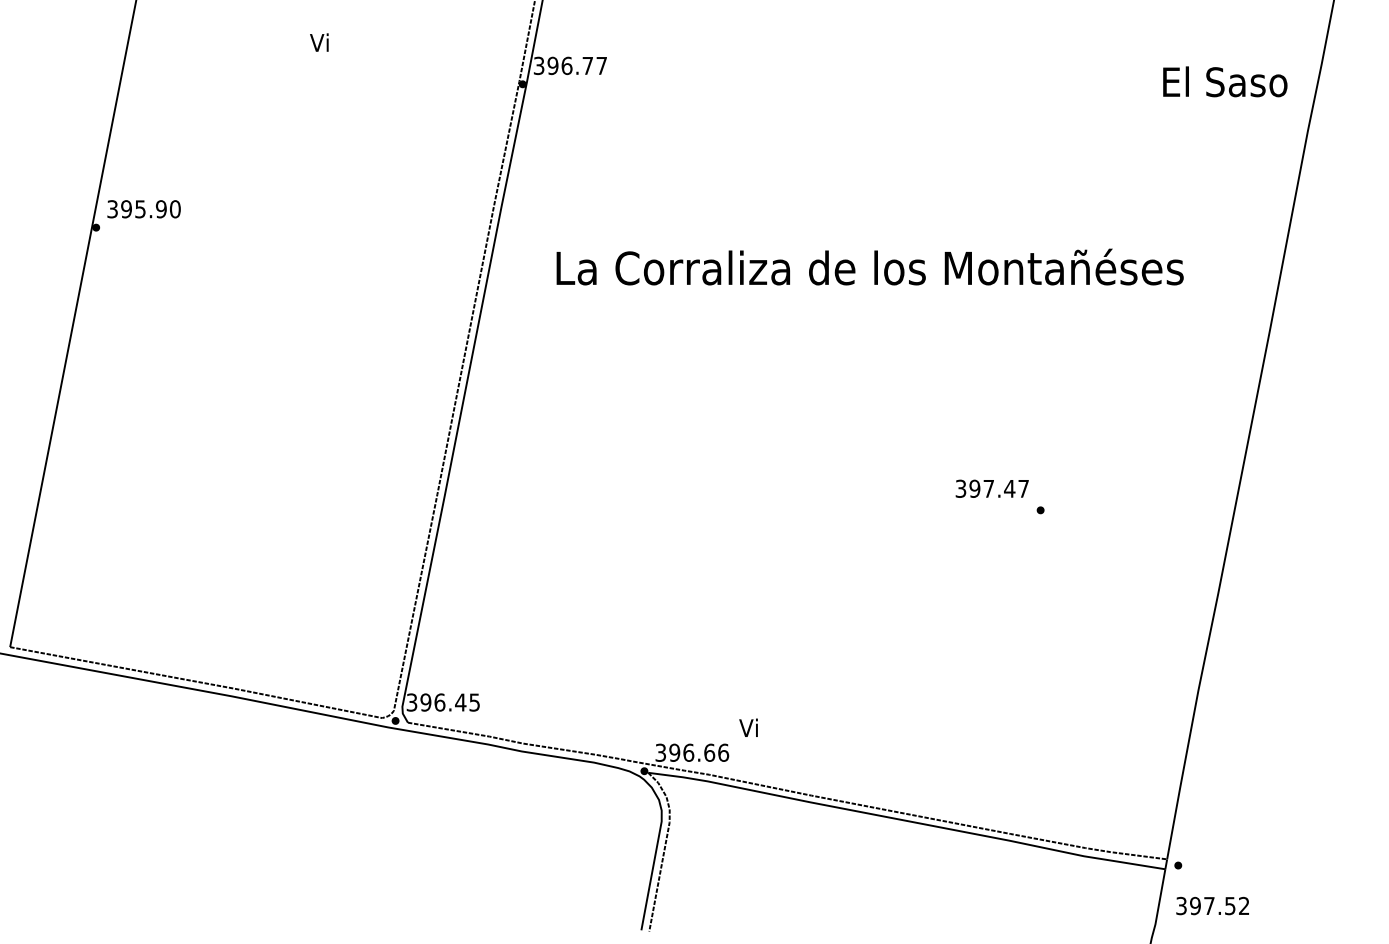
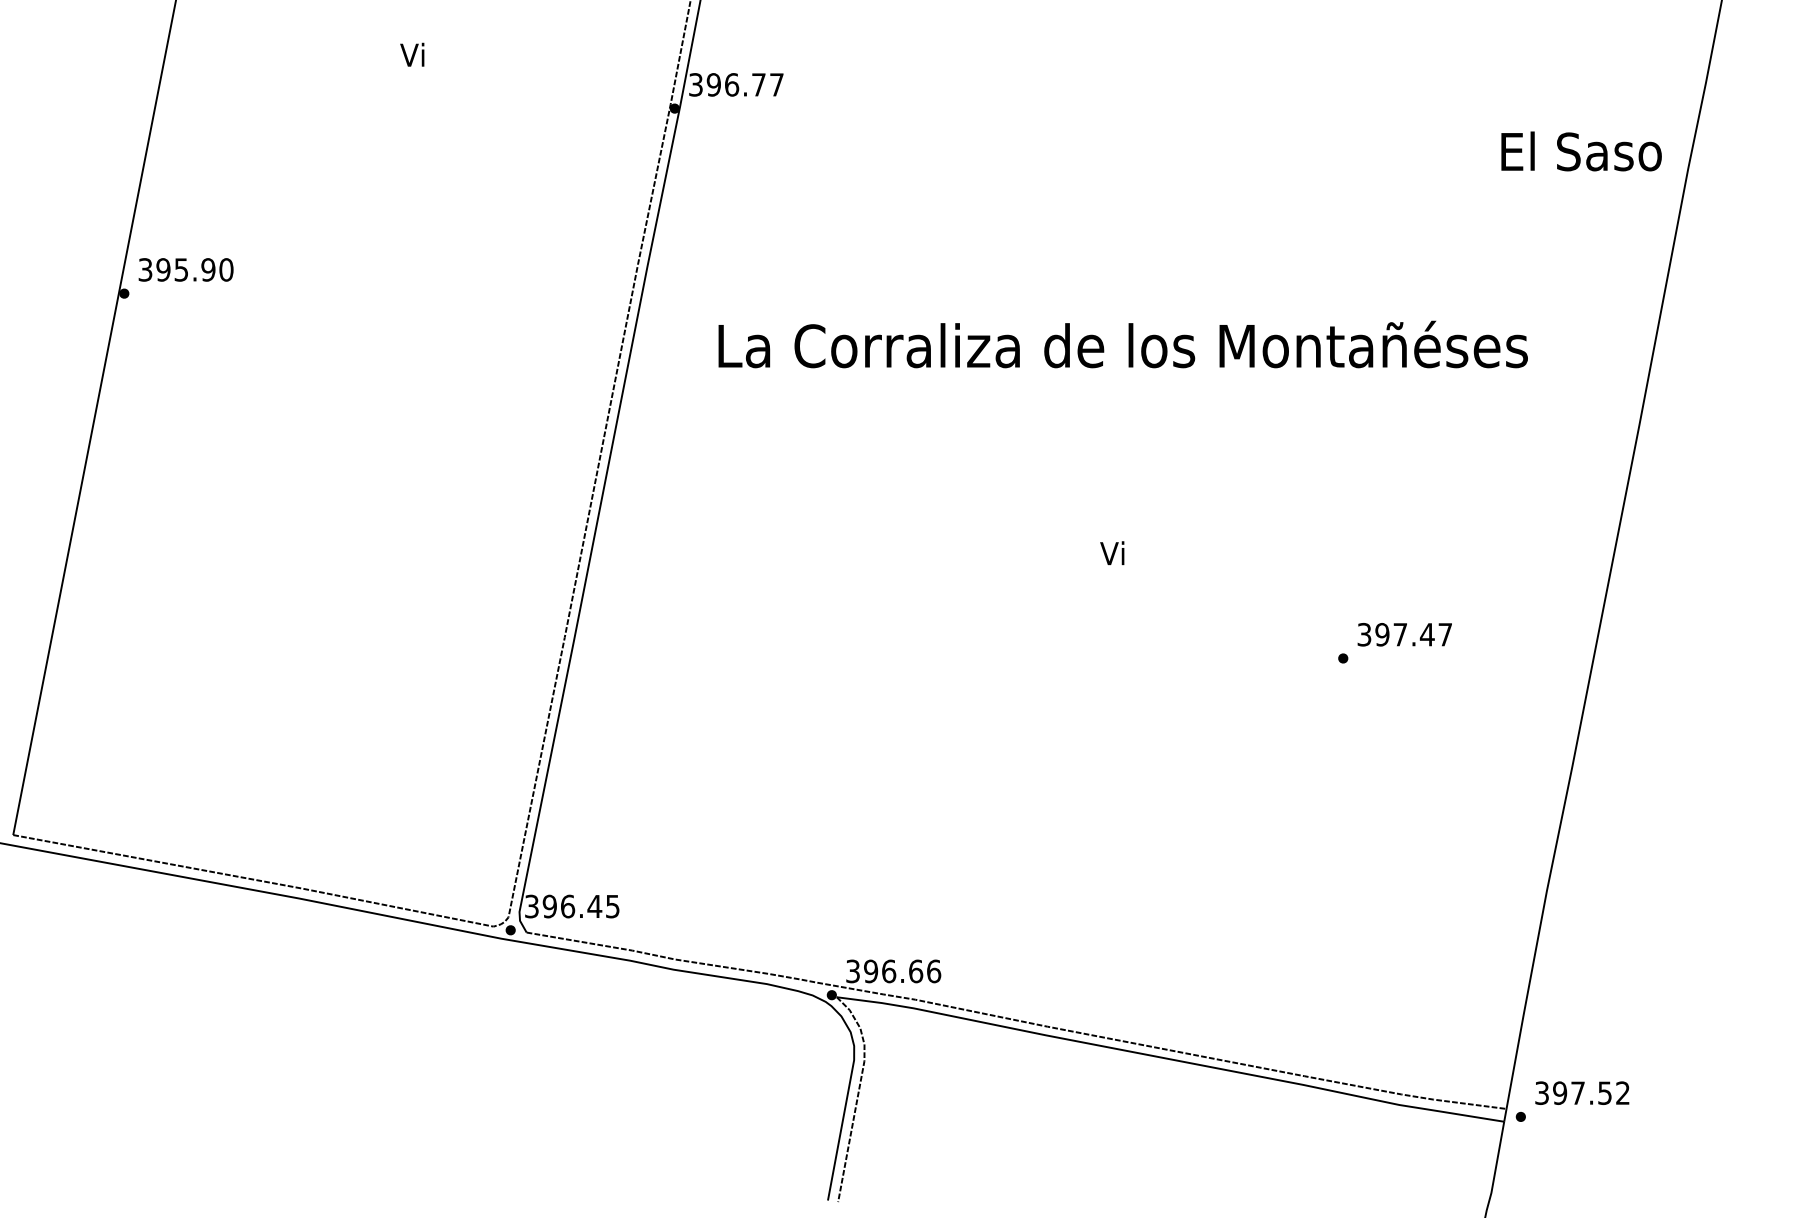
text: (1225, 81) -> (1581, 151), moved
text: (992, 488) -> (1404, 634), moved
text: (748, 728) -> (1112, 553), moved
text: (1212, 905) -> (1582, 1092), moved

